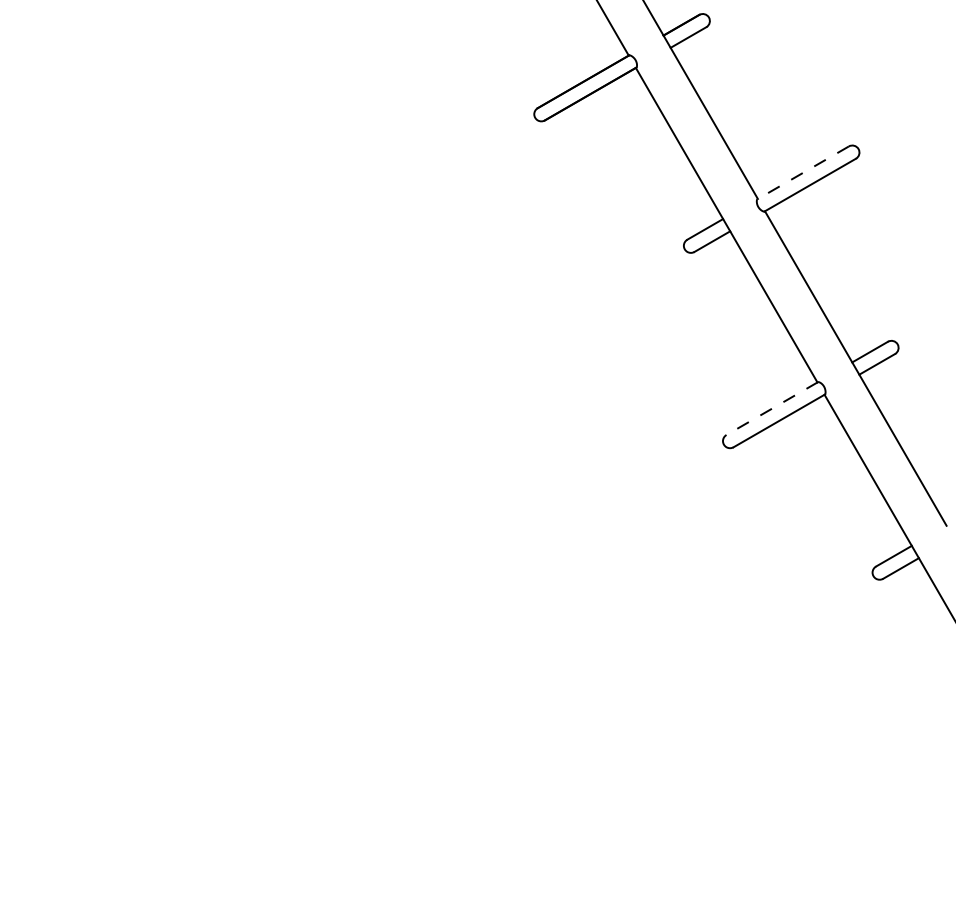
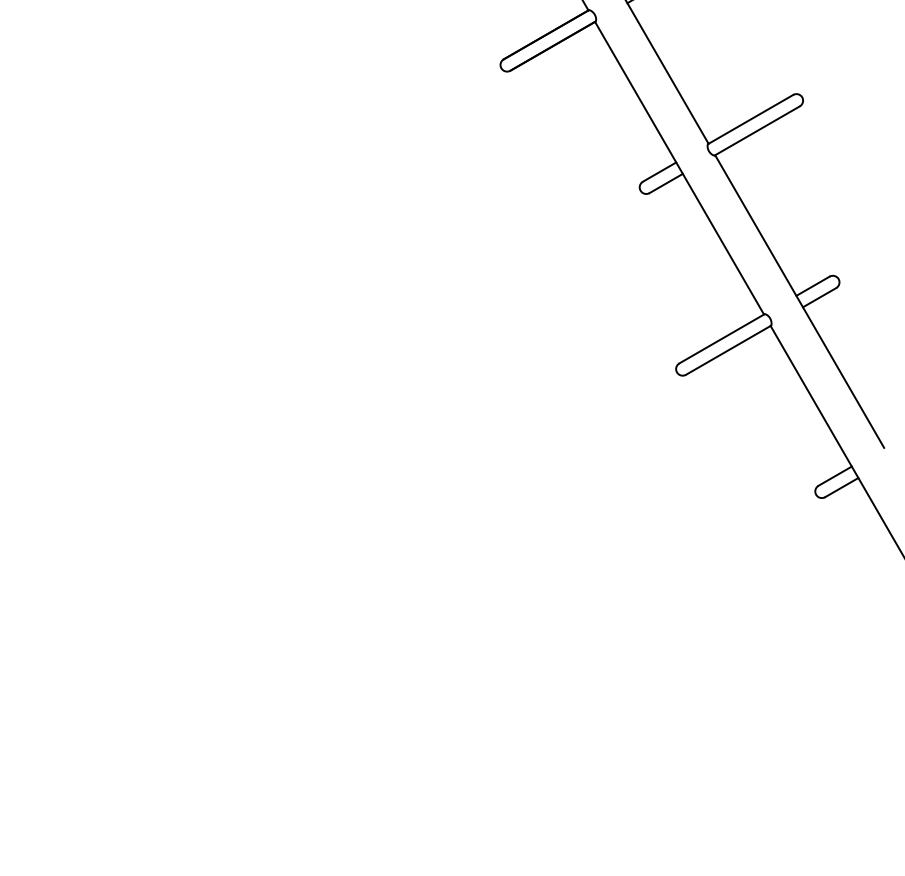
line: (802, 172) -> (750, 119), dashed -> solid
line: (771, 409) -> (721, 339), dashed -> solid

